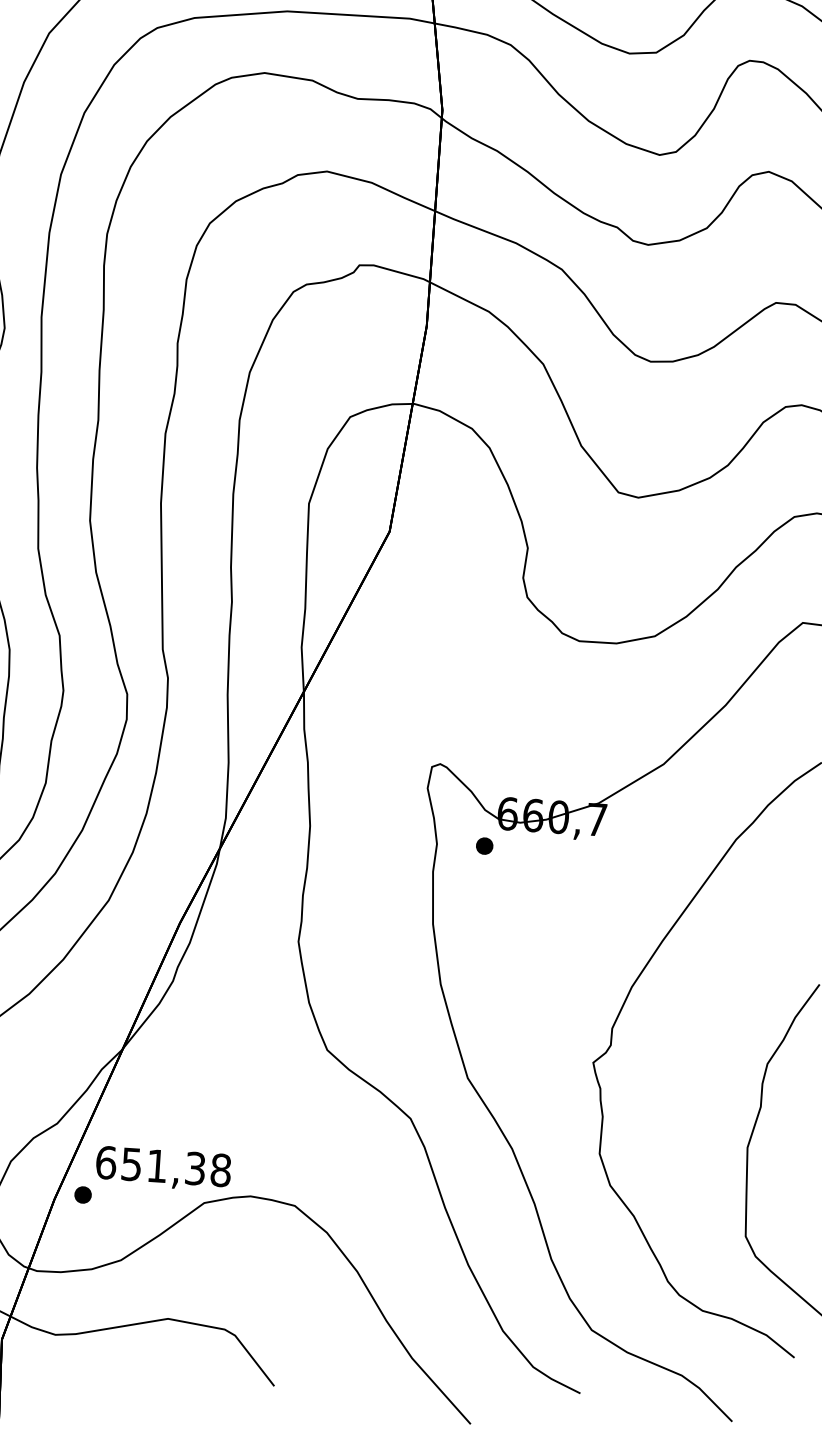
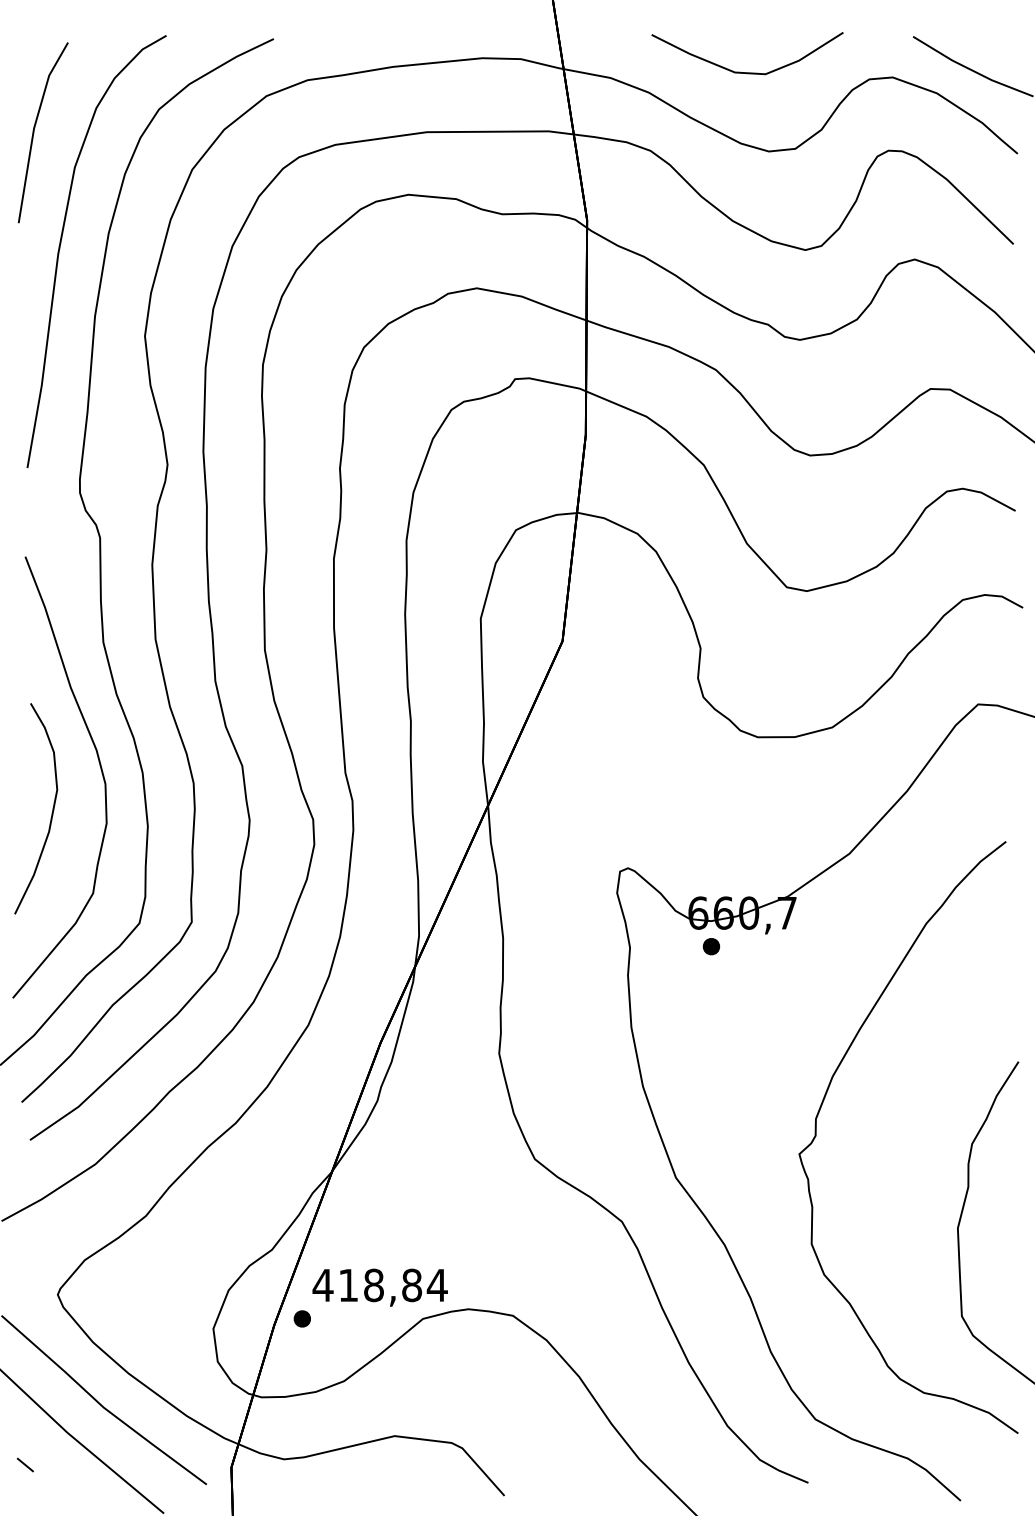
part: (483, 845) -> (710, 946), moved
text: (162, 1166) -> (379, 1285), 651,38 -> 418,84

